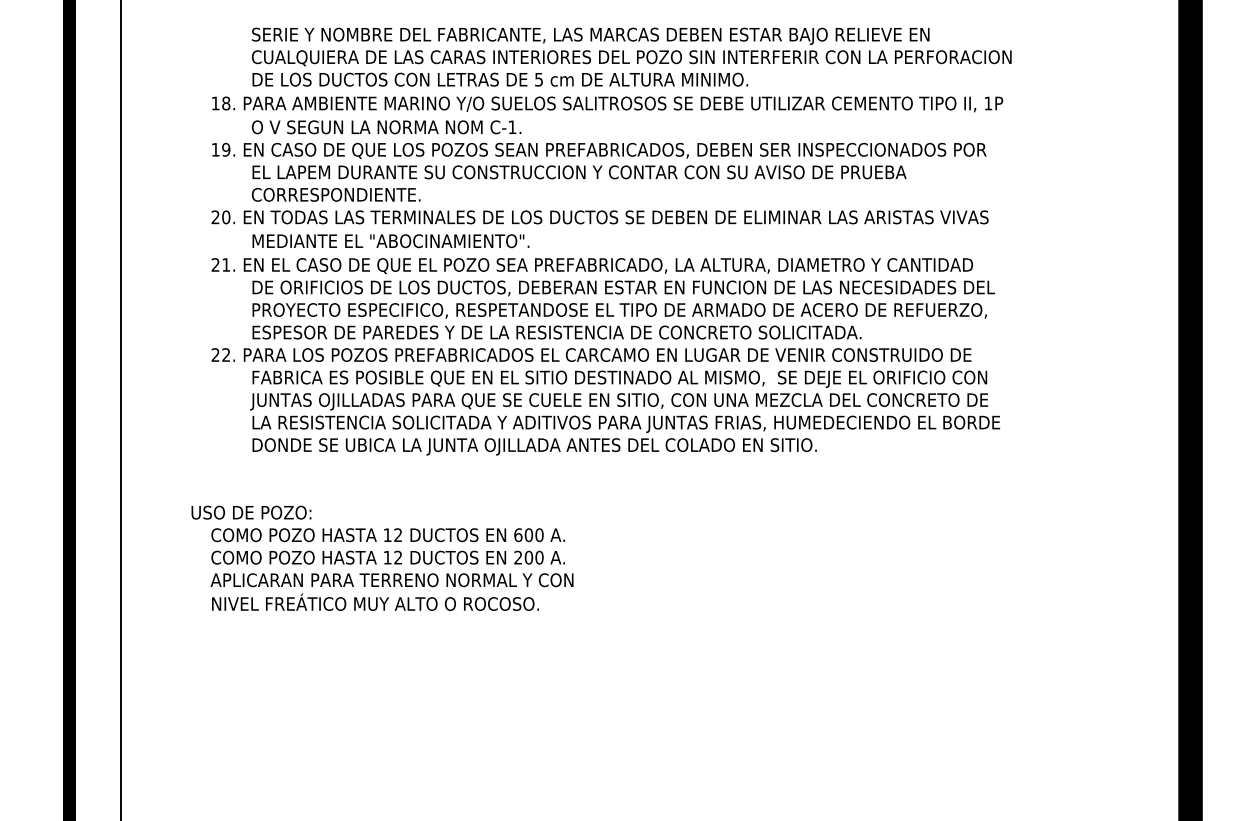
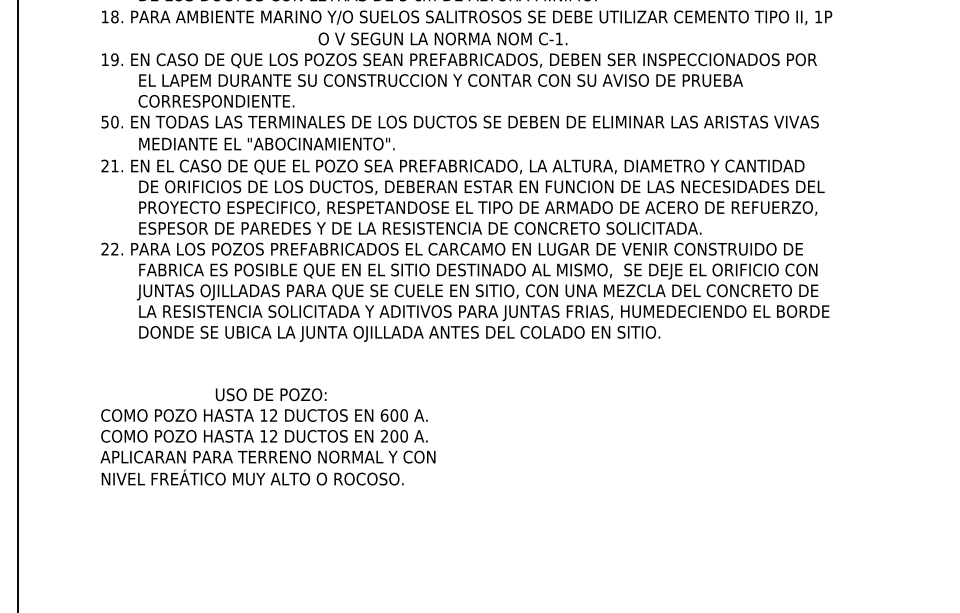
text: (386, 127) -> (442, 39), moved
text: (215, 217) -> (104, 122), 20. -> 50.
text: (251, 512) -> (271, 394), moved

